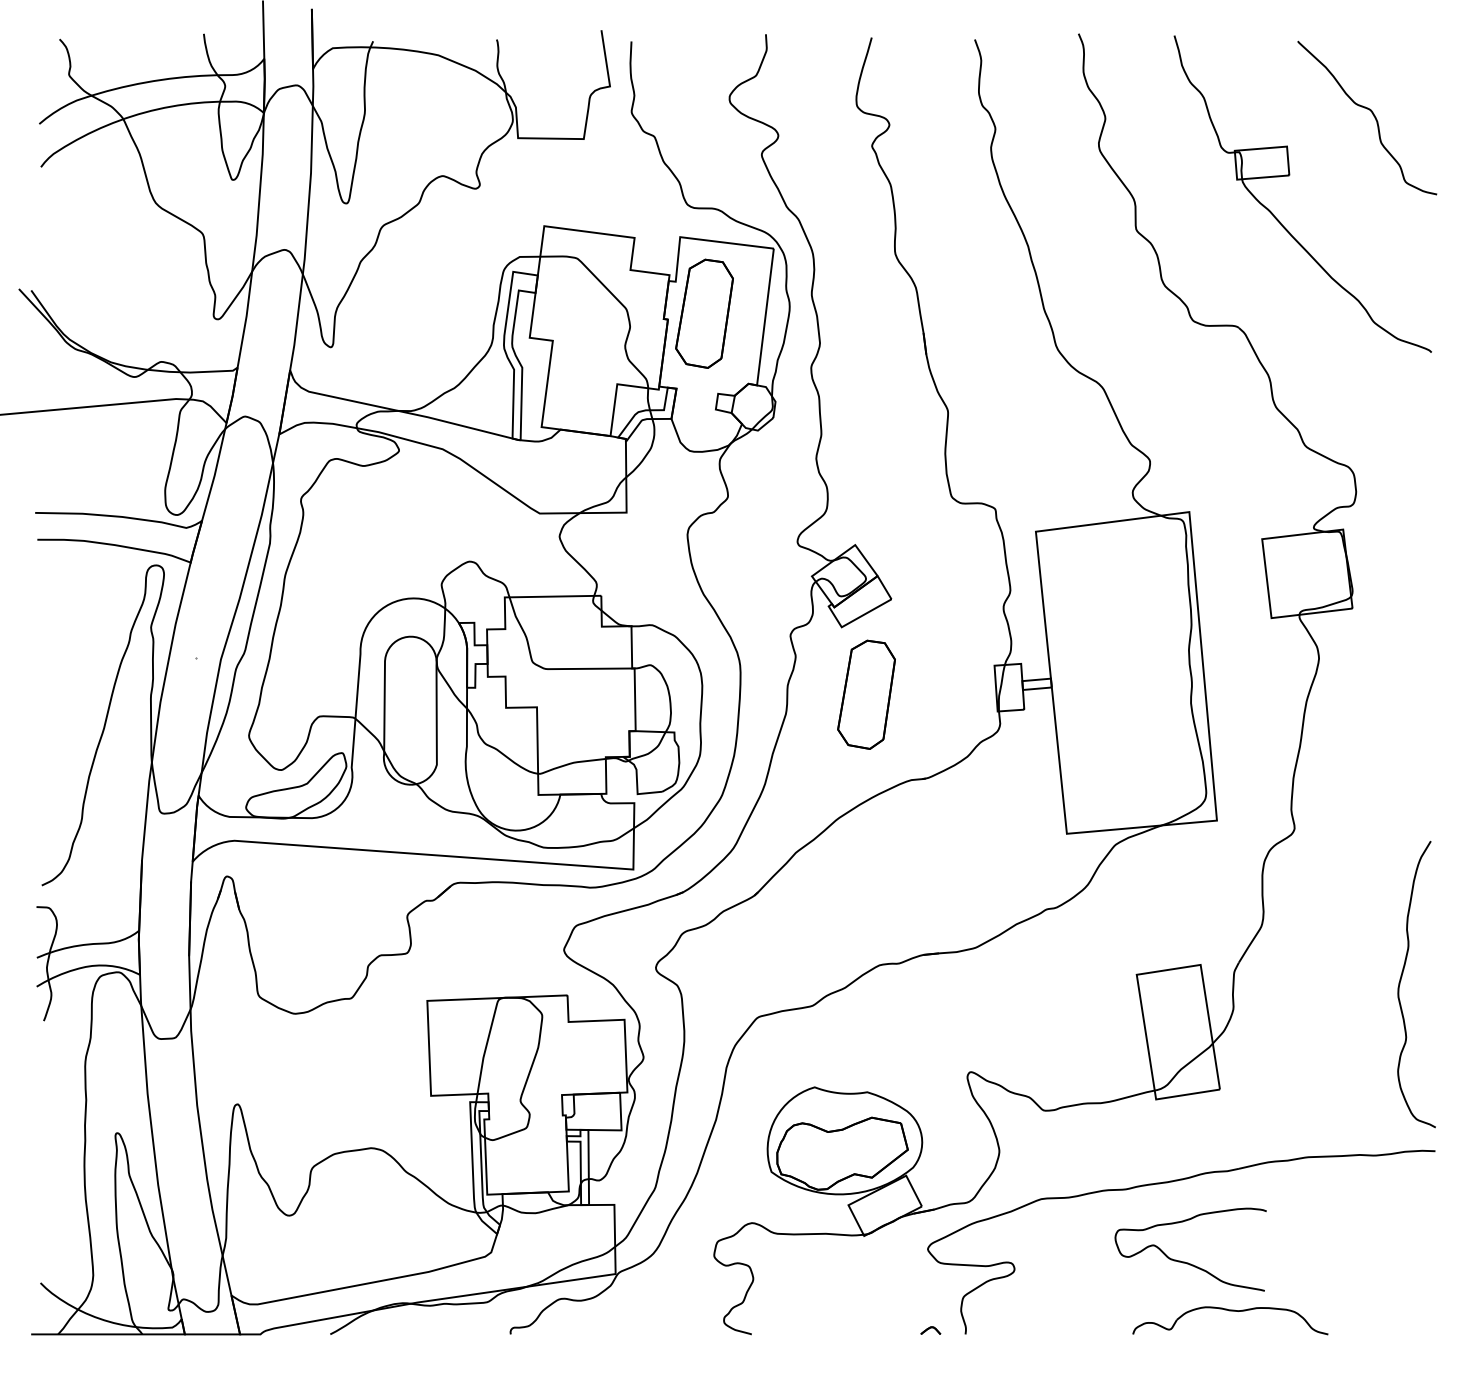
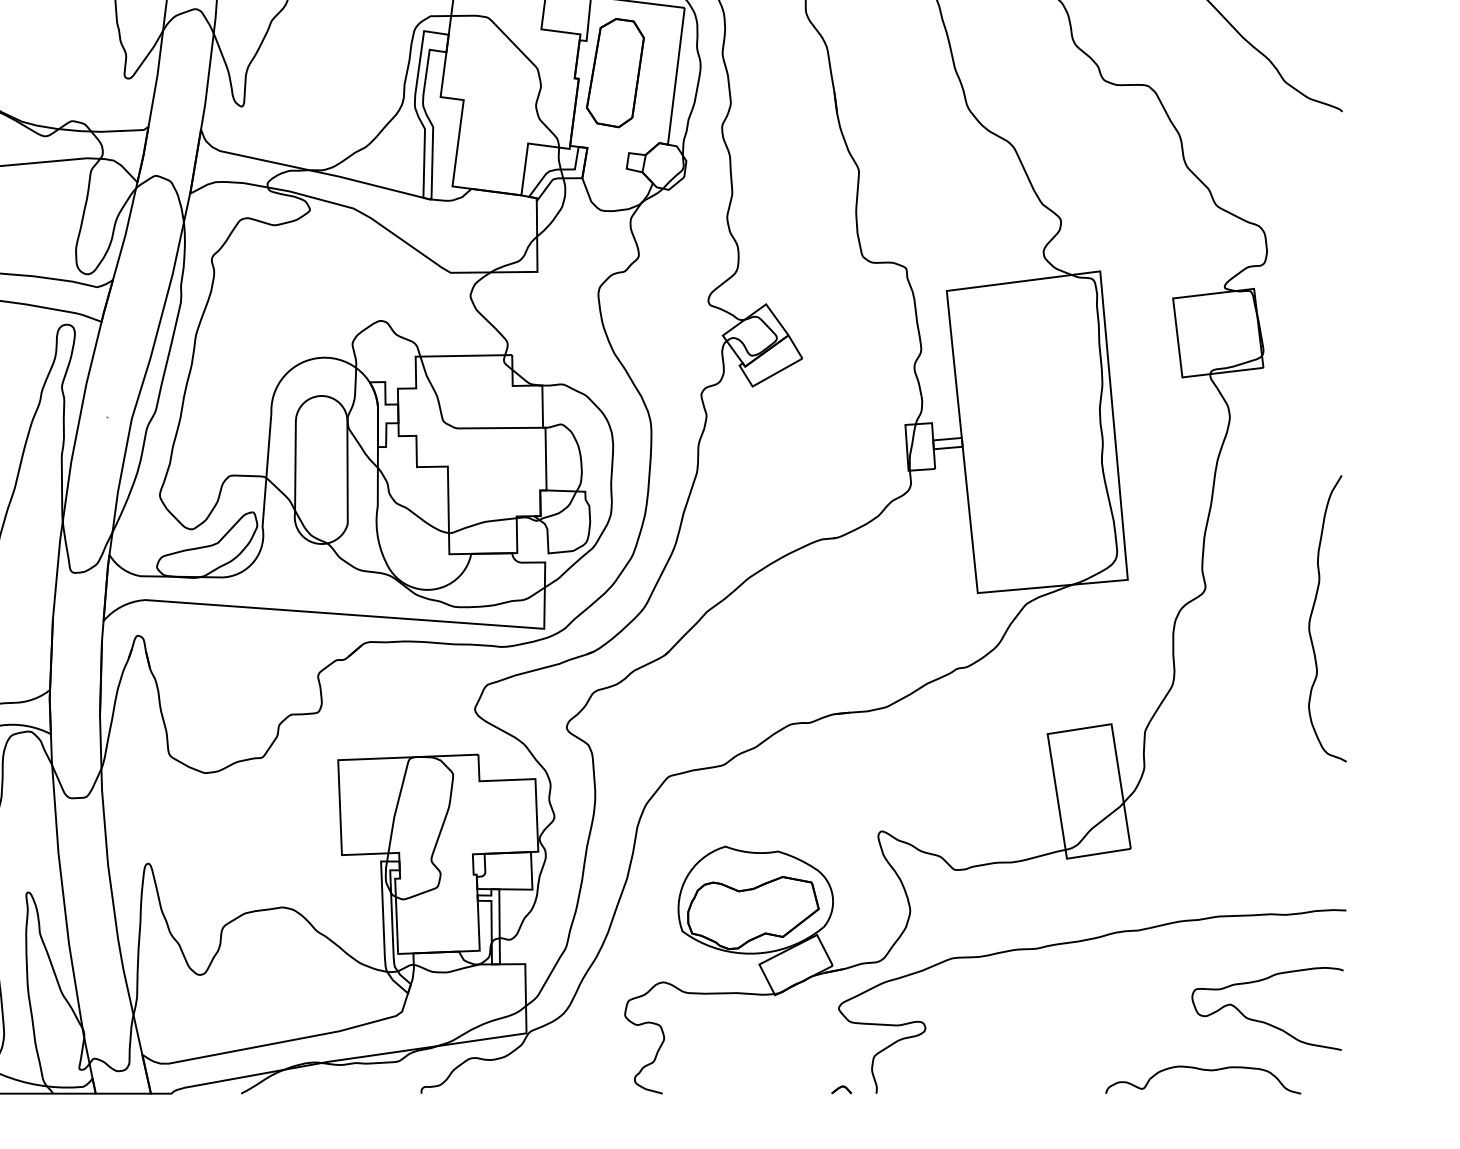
part: (866, 694) -> (777, 453), removed
curve: (1401, 980) -> (1312, 614), moved
curve: (1188, 1262) -> (1265, 1021), moved
part: (1230, 1311) -> (1203, 1070), moved

